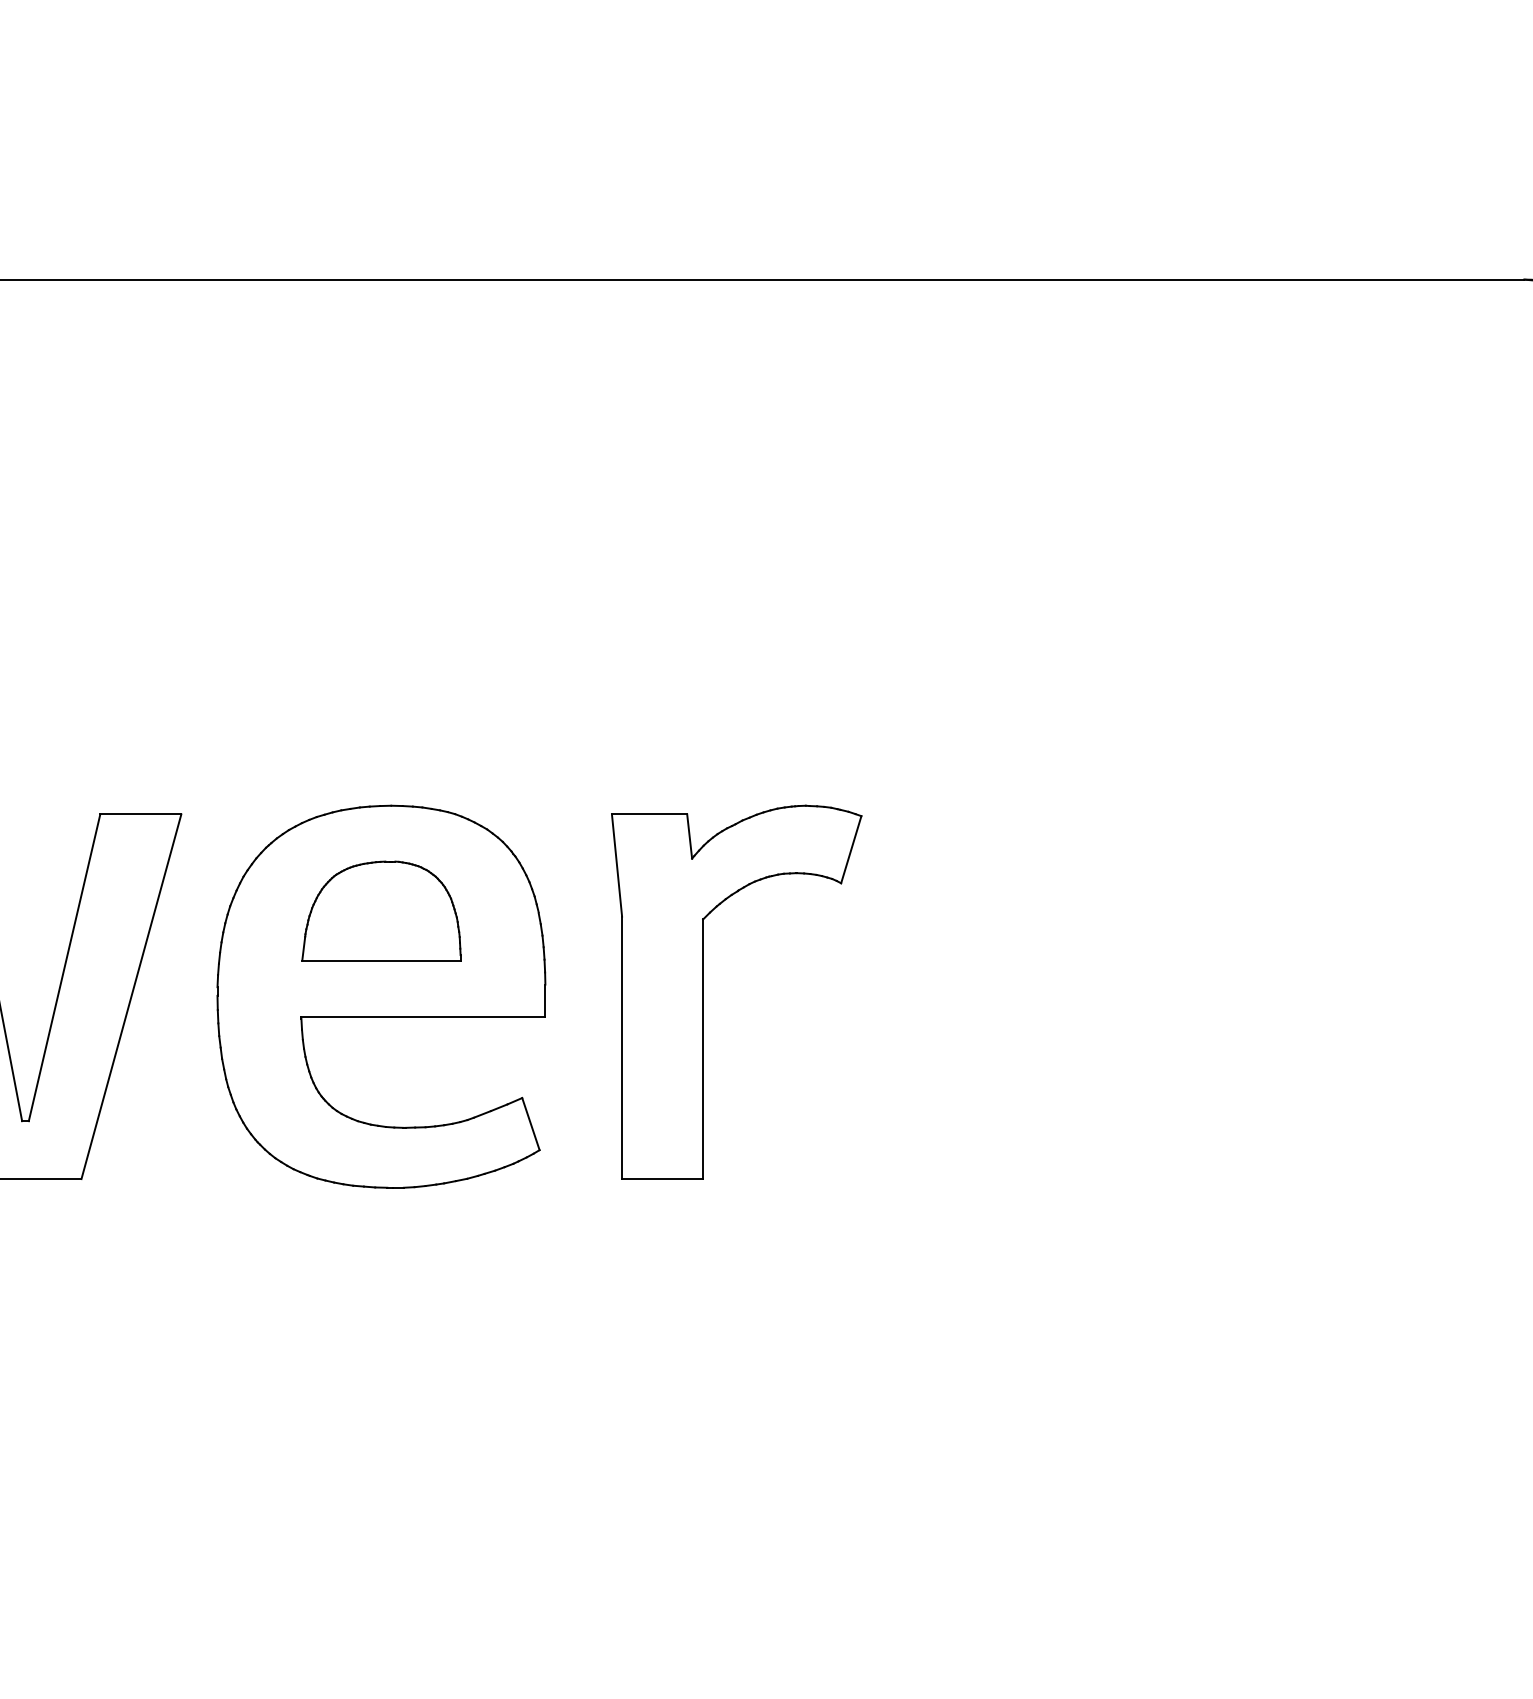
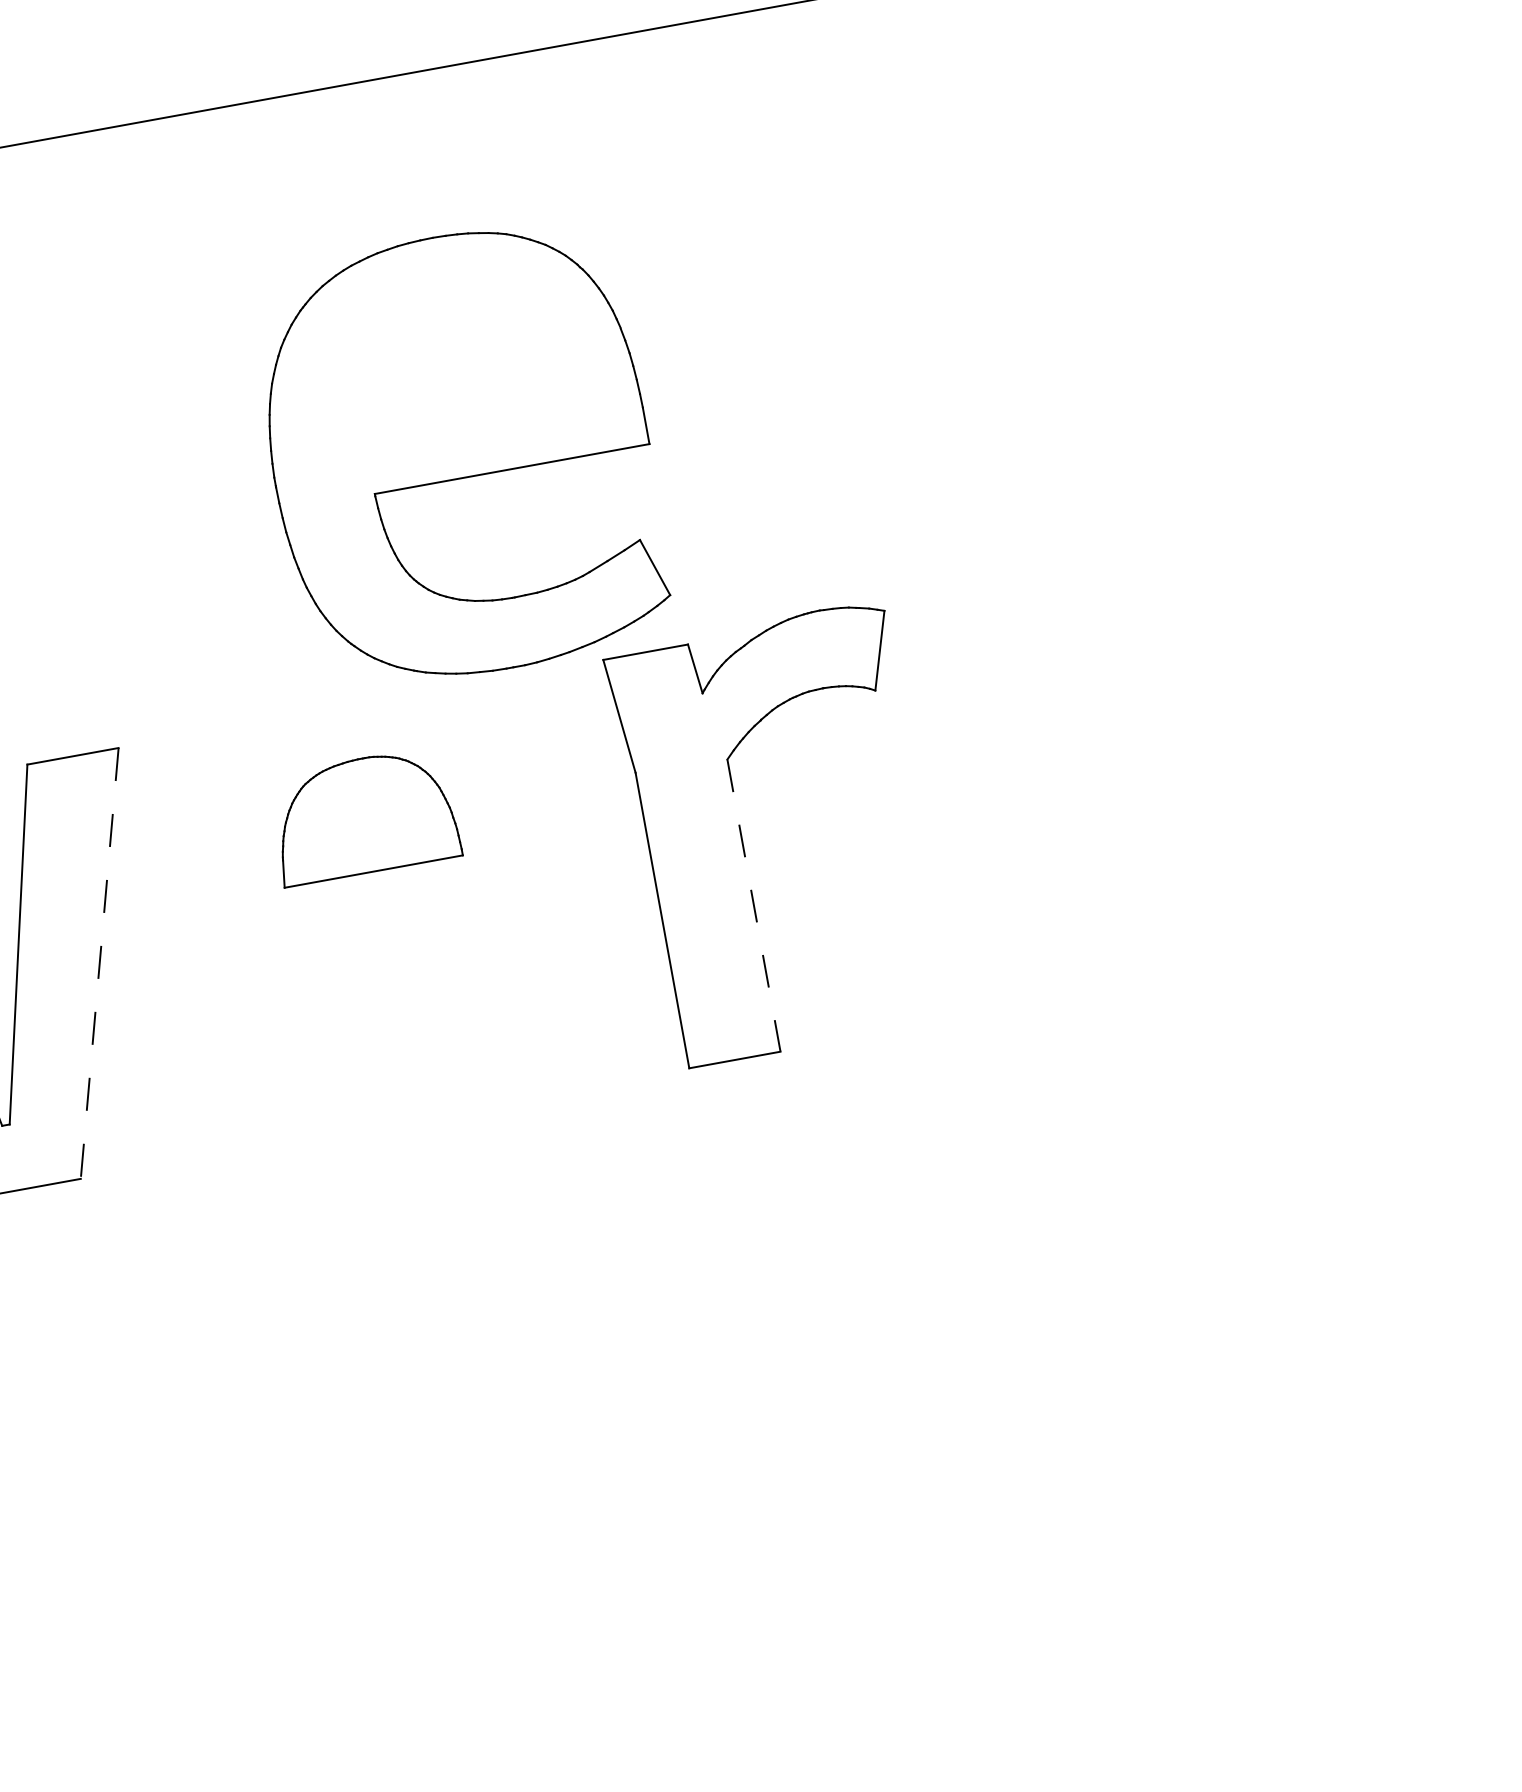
part: (381, 996) -> (460, 454), moved
line: (131, 997) -> (99, 964), solid -> dashed
line: (703, 1049) -> (754, 905), solid -> dashed

